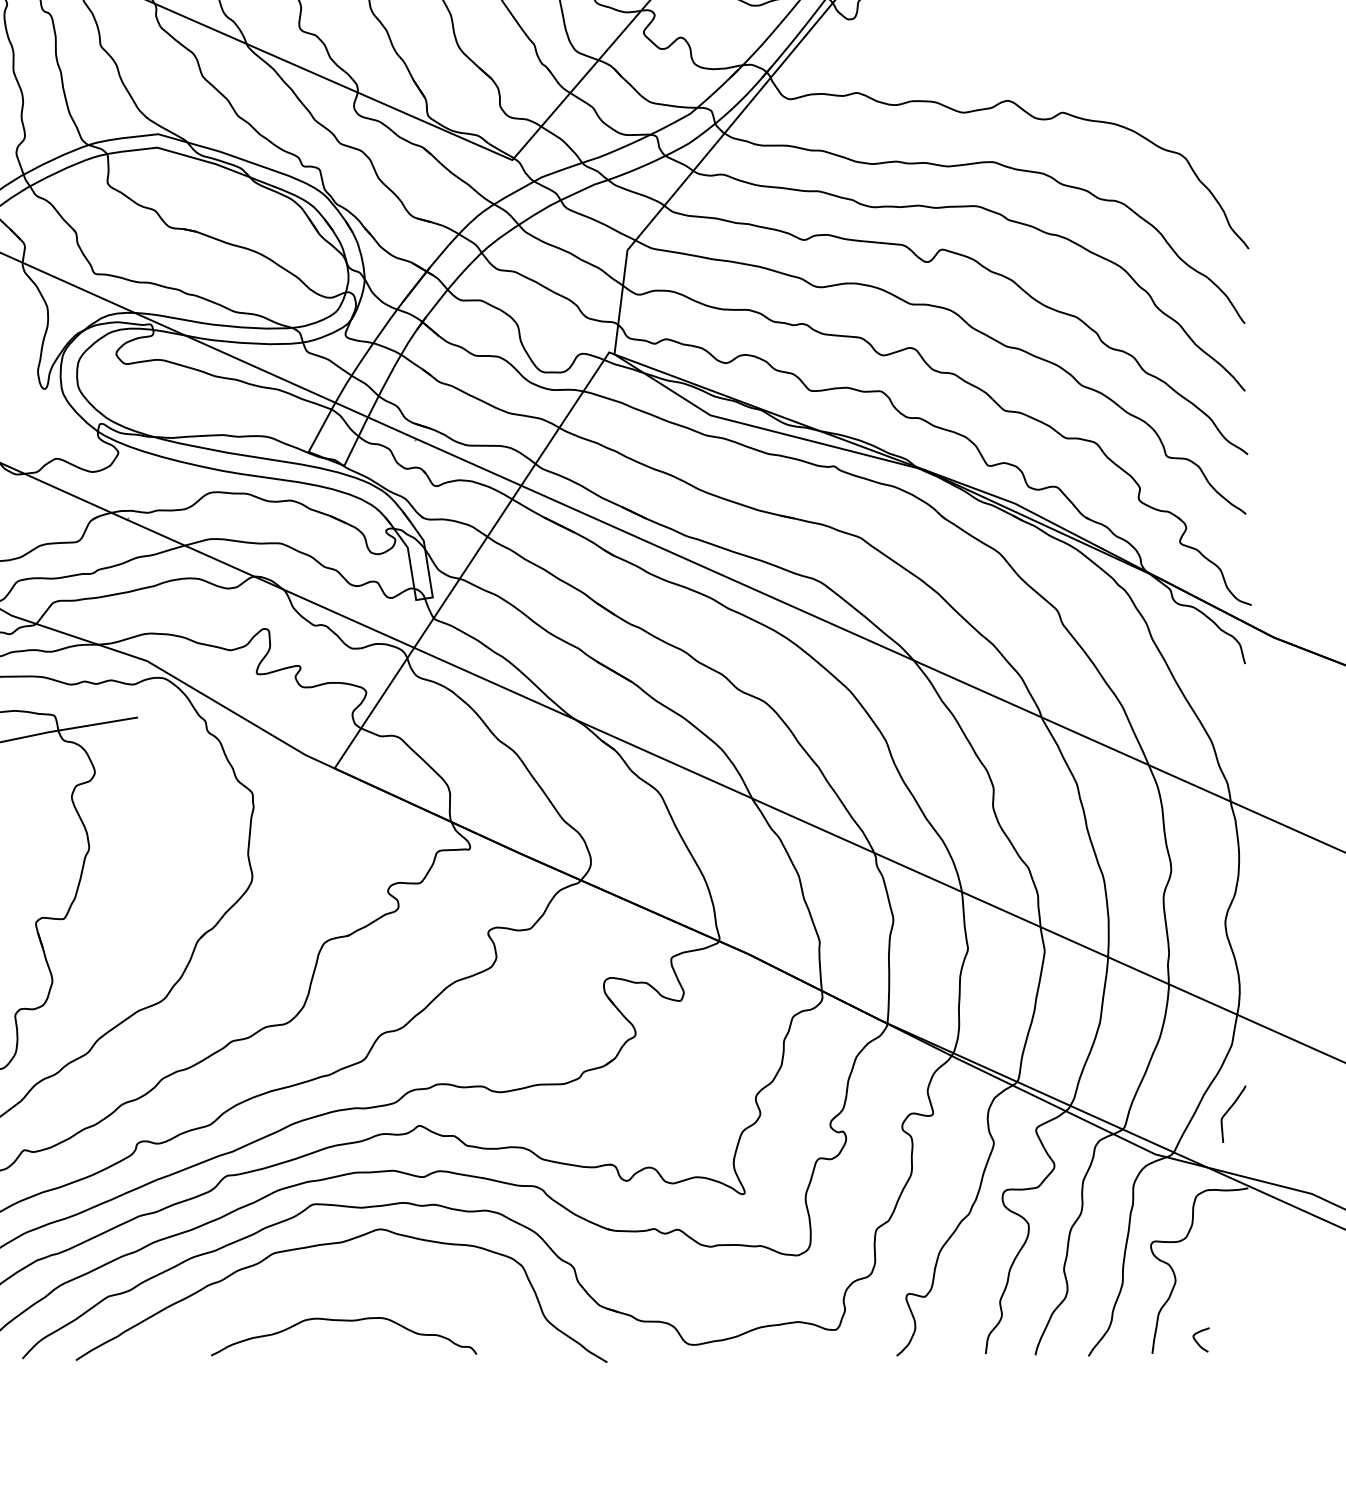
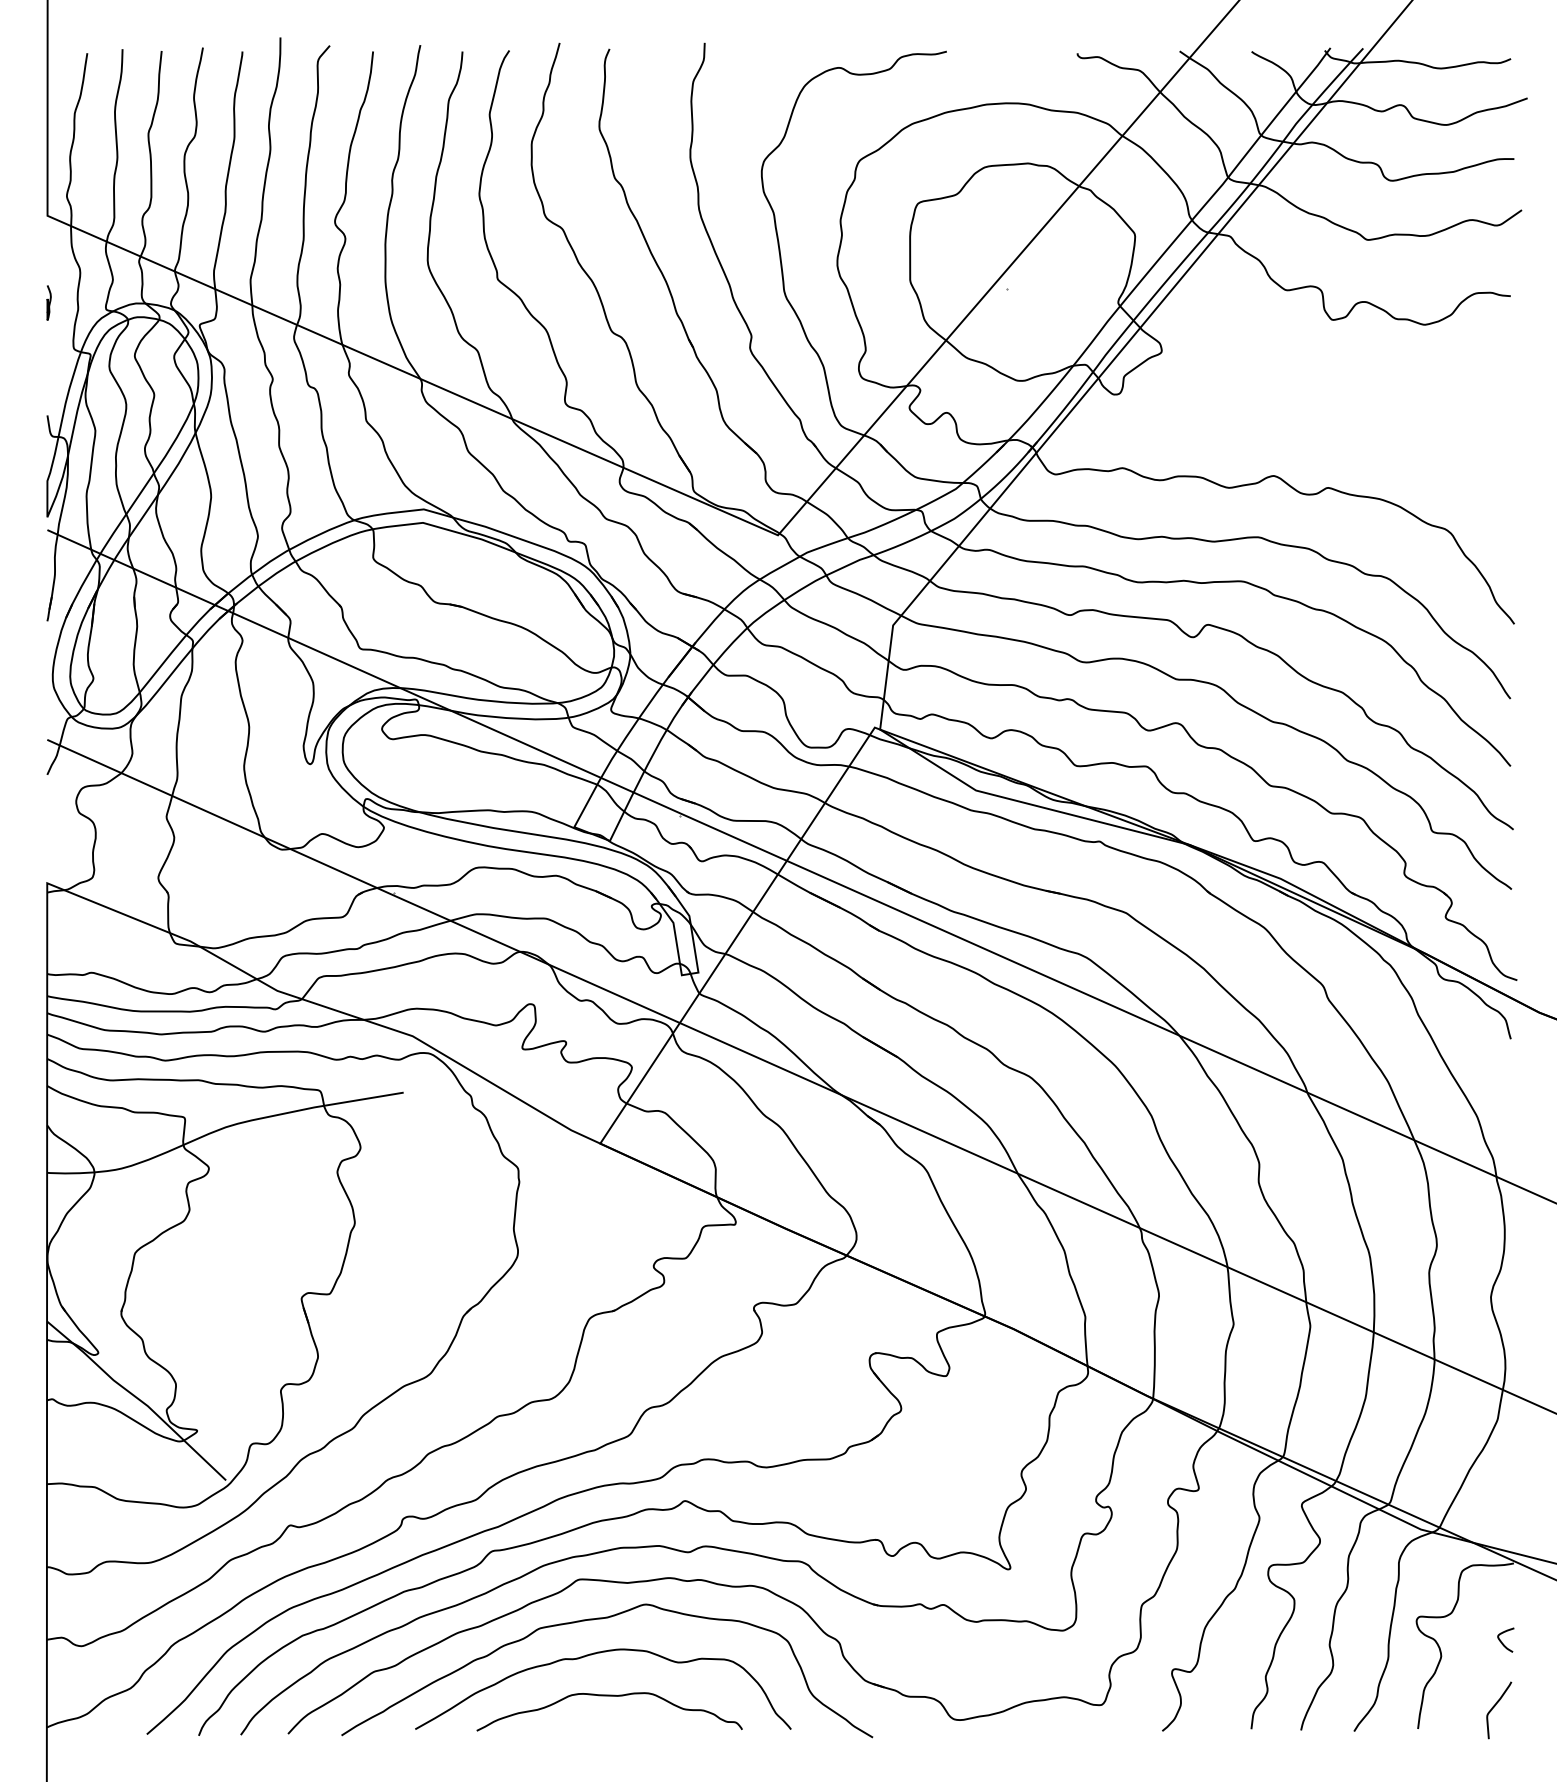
curve: (1229, 1110) -> (1495, 1706), moved
curve: (329, 1279) -> (595, 1654), added
curve: (1196, 1340) -> (1501, 1640), moved

